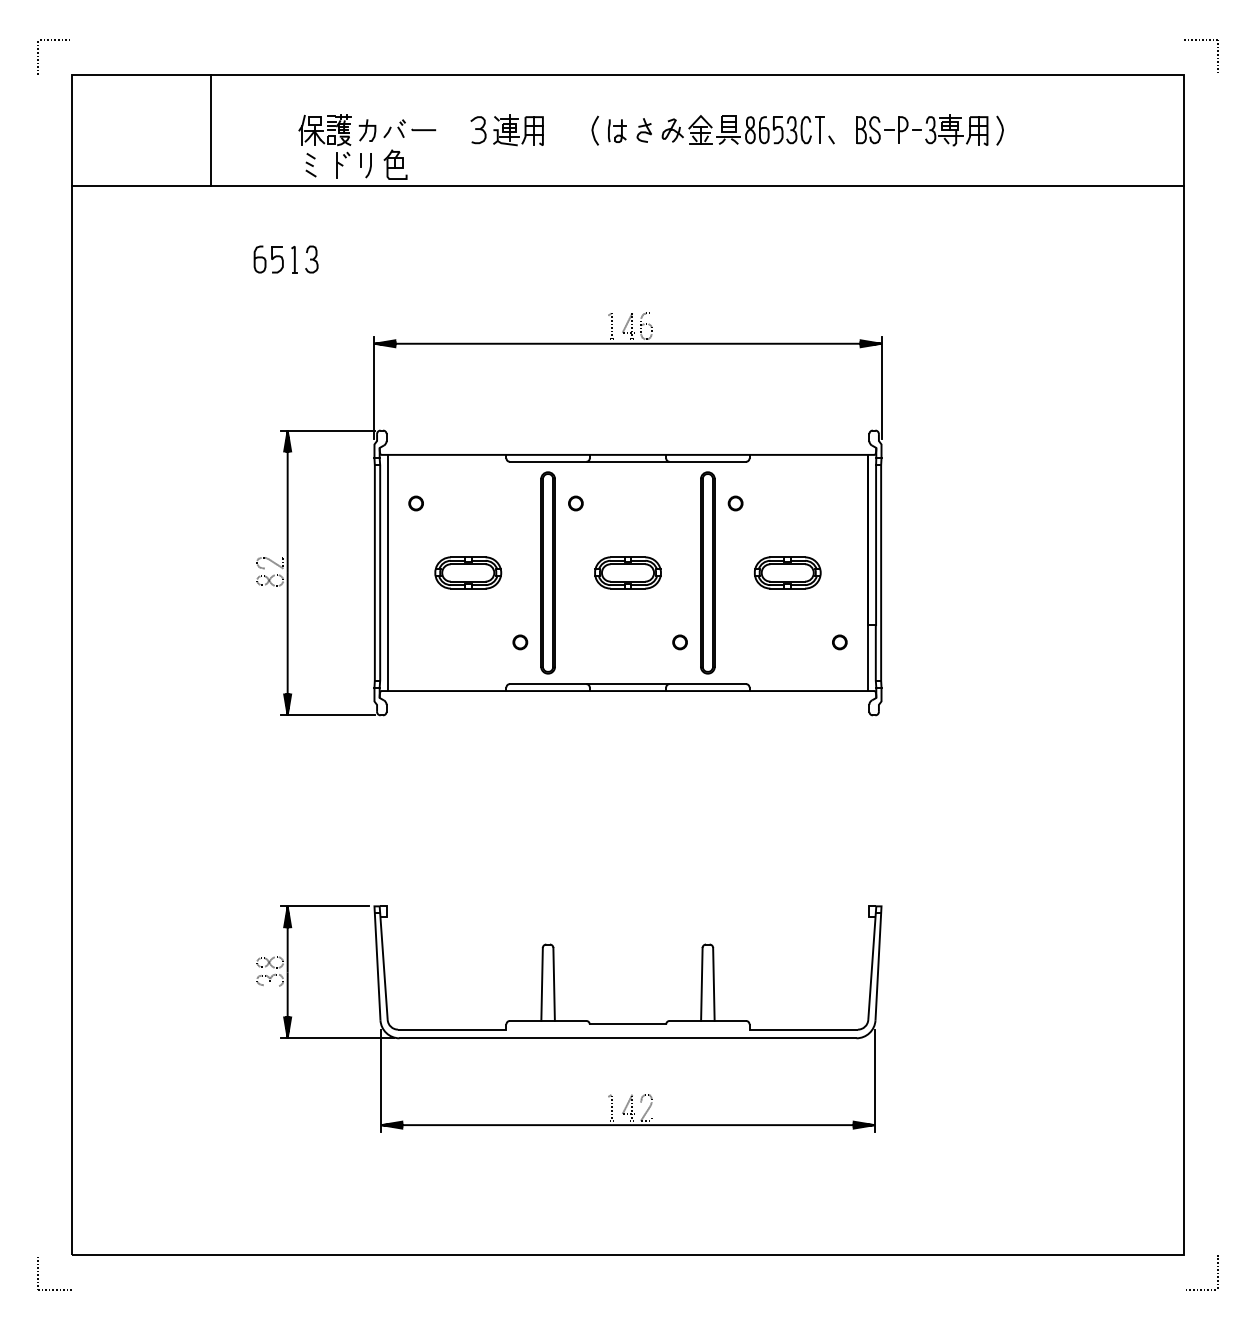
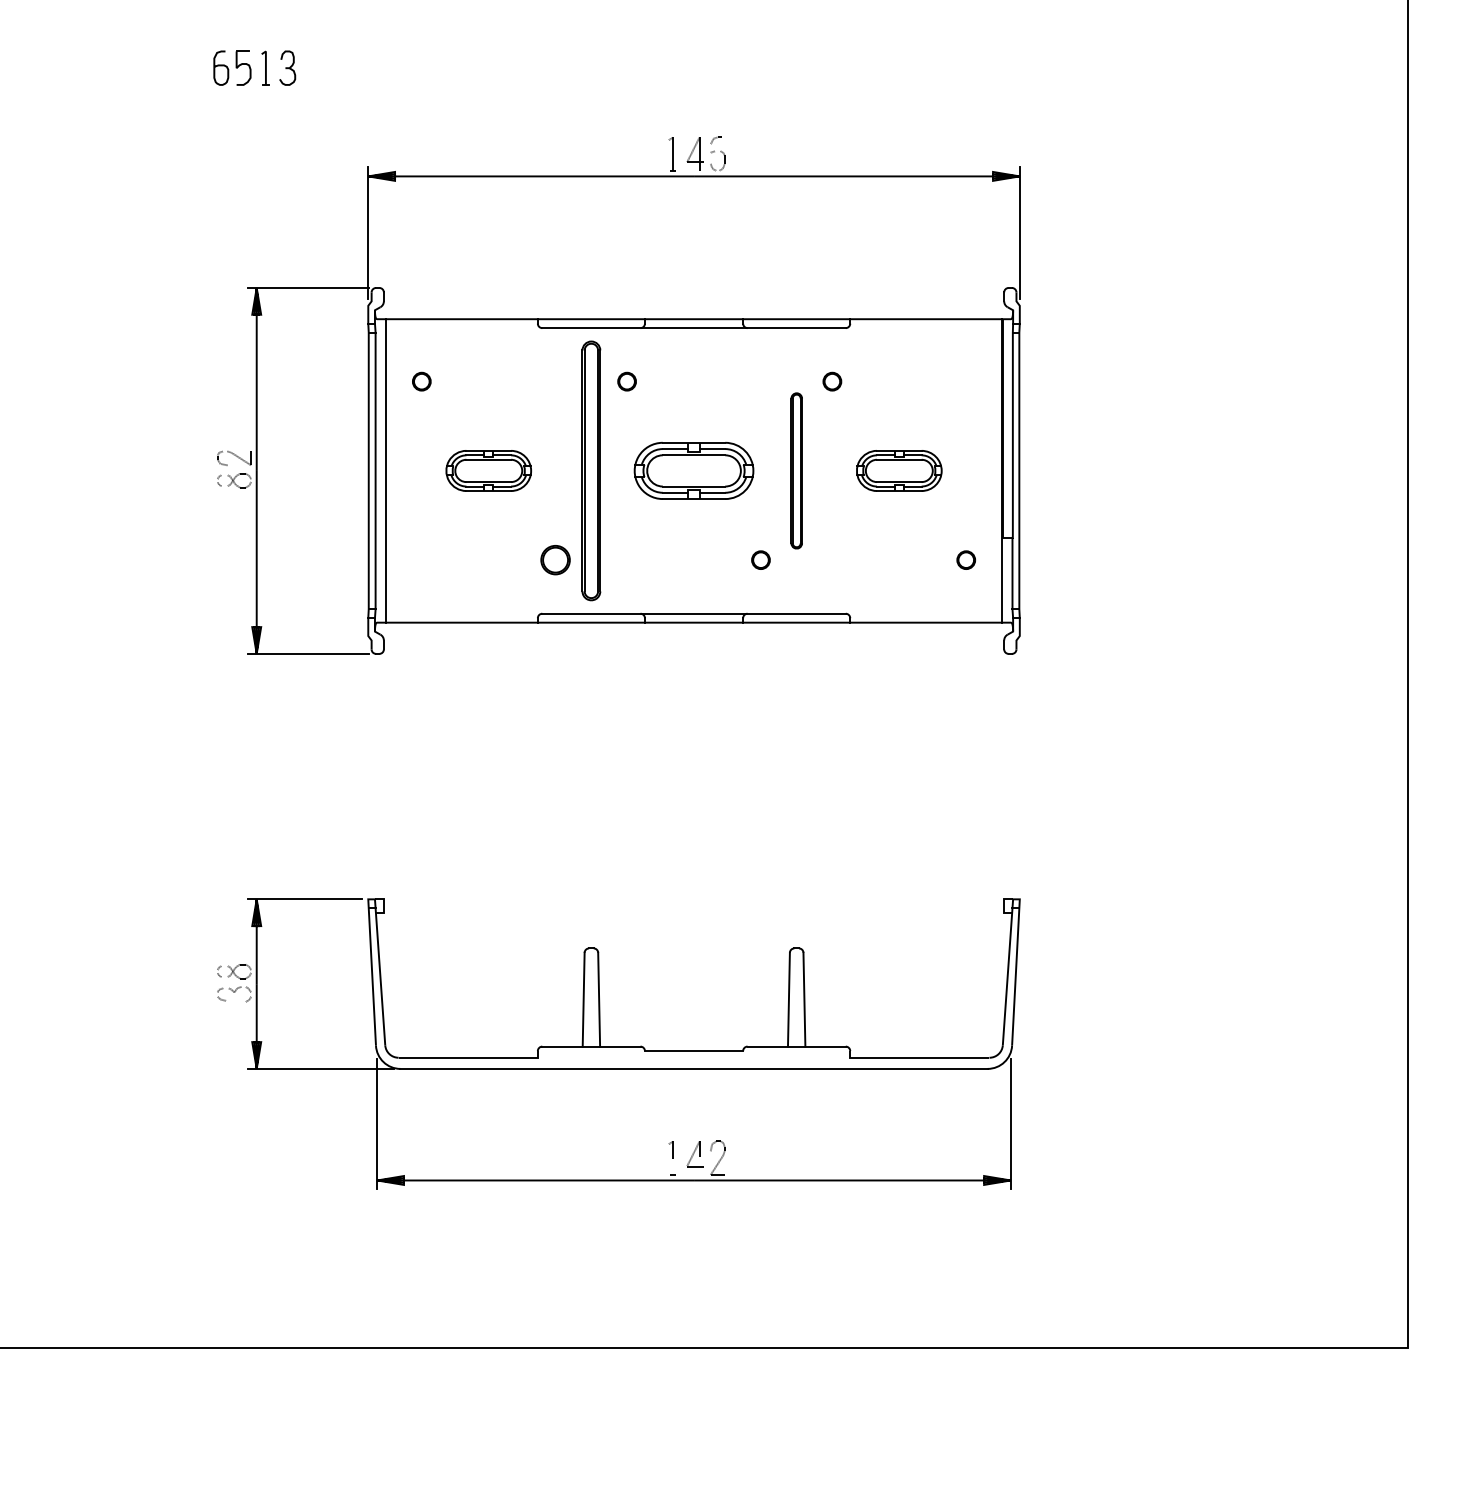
part: (627, 572) -> (693, 470), size x1.4
part: (707, 572) -> (796, 470), size x0.6
part: (520, 642) -> (555, 560), size x1.6

